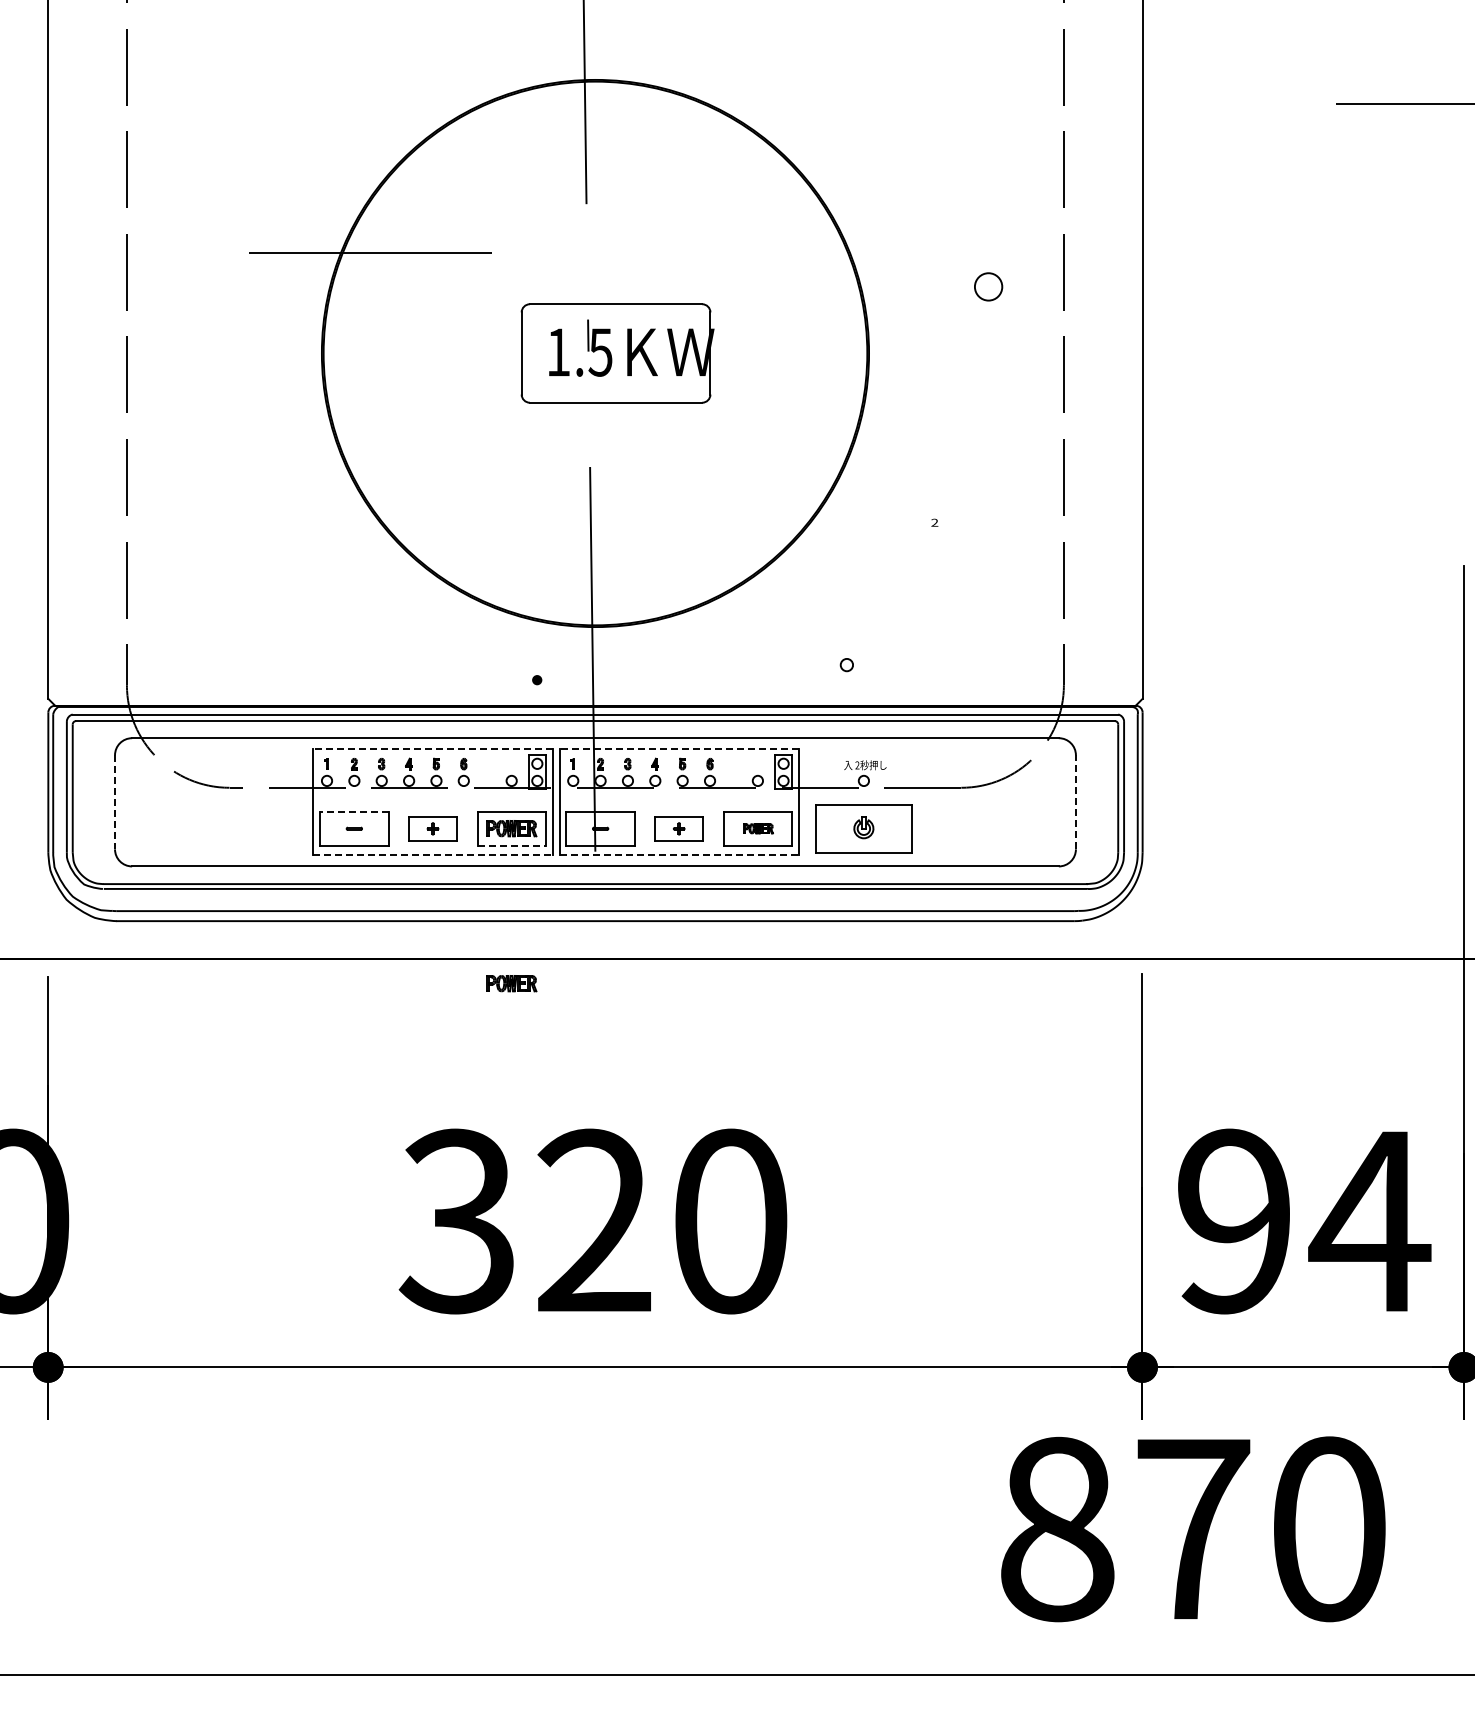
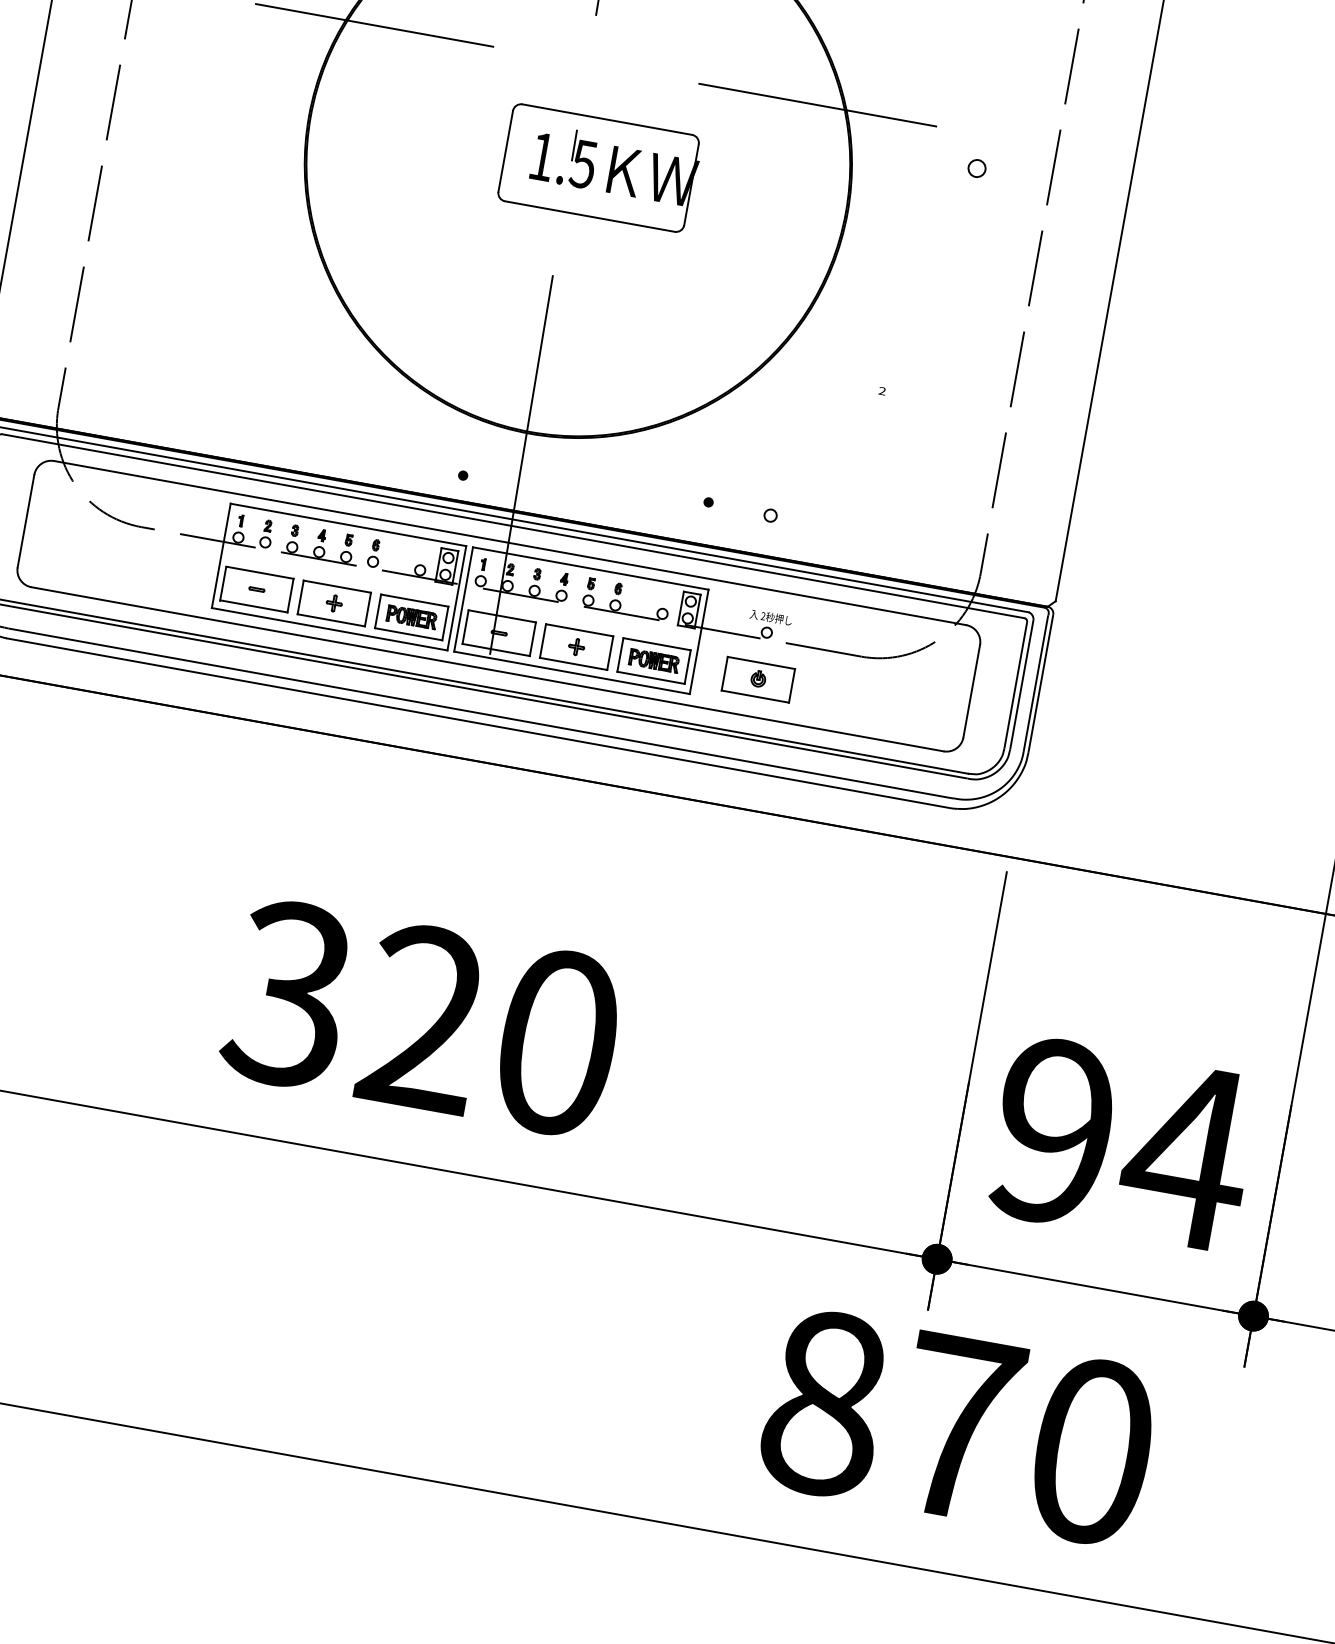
line: (820, 252) -> (817, 104), added
circle: (988, 286) -> (977, 168), size x0.62
fill: (783, 662) -> (708, 501), added
line: (433, 748) -> (348, 524), dashed -> solid
line: (679, 748) -> (591, 568), dashed -> solid
line: (1075, 801) -> (971, 690), dashed -> solid
line: (115, 802) -> (26, 521), dashed -> solid
line: (353, 811) -> (259, 572), dashed -> solid
part: (432, 828) -> (333, 603), size x1.43
part: (678, 828) -> (575, 646), size x1.43
part: (758, 828) -> (654, 660), size x1.67
part: (863, 828) -> (758, 679), size x0.71
line: (512, 845) -> (409, 633), dashed -> solid
line: (433, 854) -> (330, 628), dashed -> solid
line: (679, 854) -> (572, 672), dashed -> solid
part: (511, 983) -> (384, 769), removed

